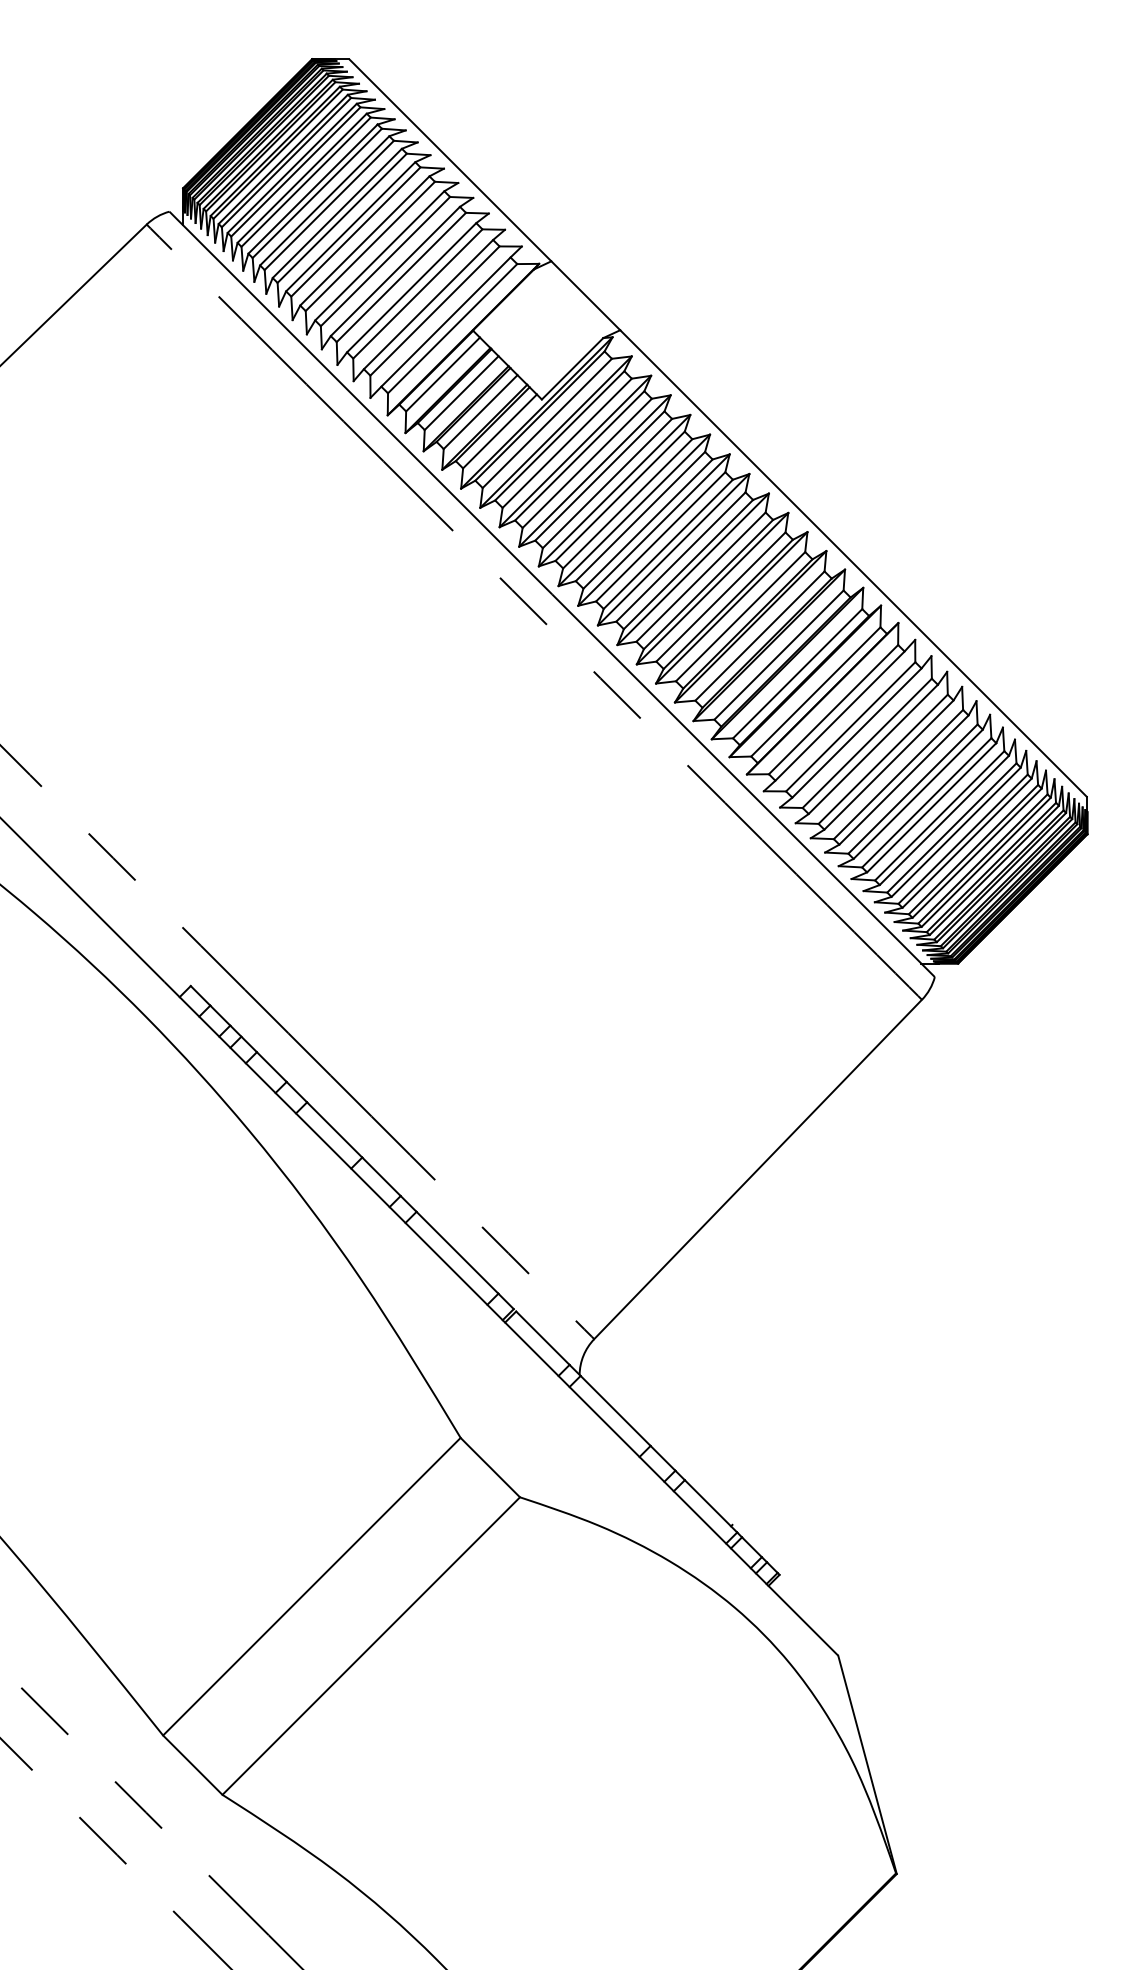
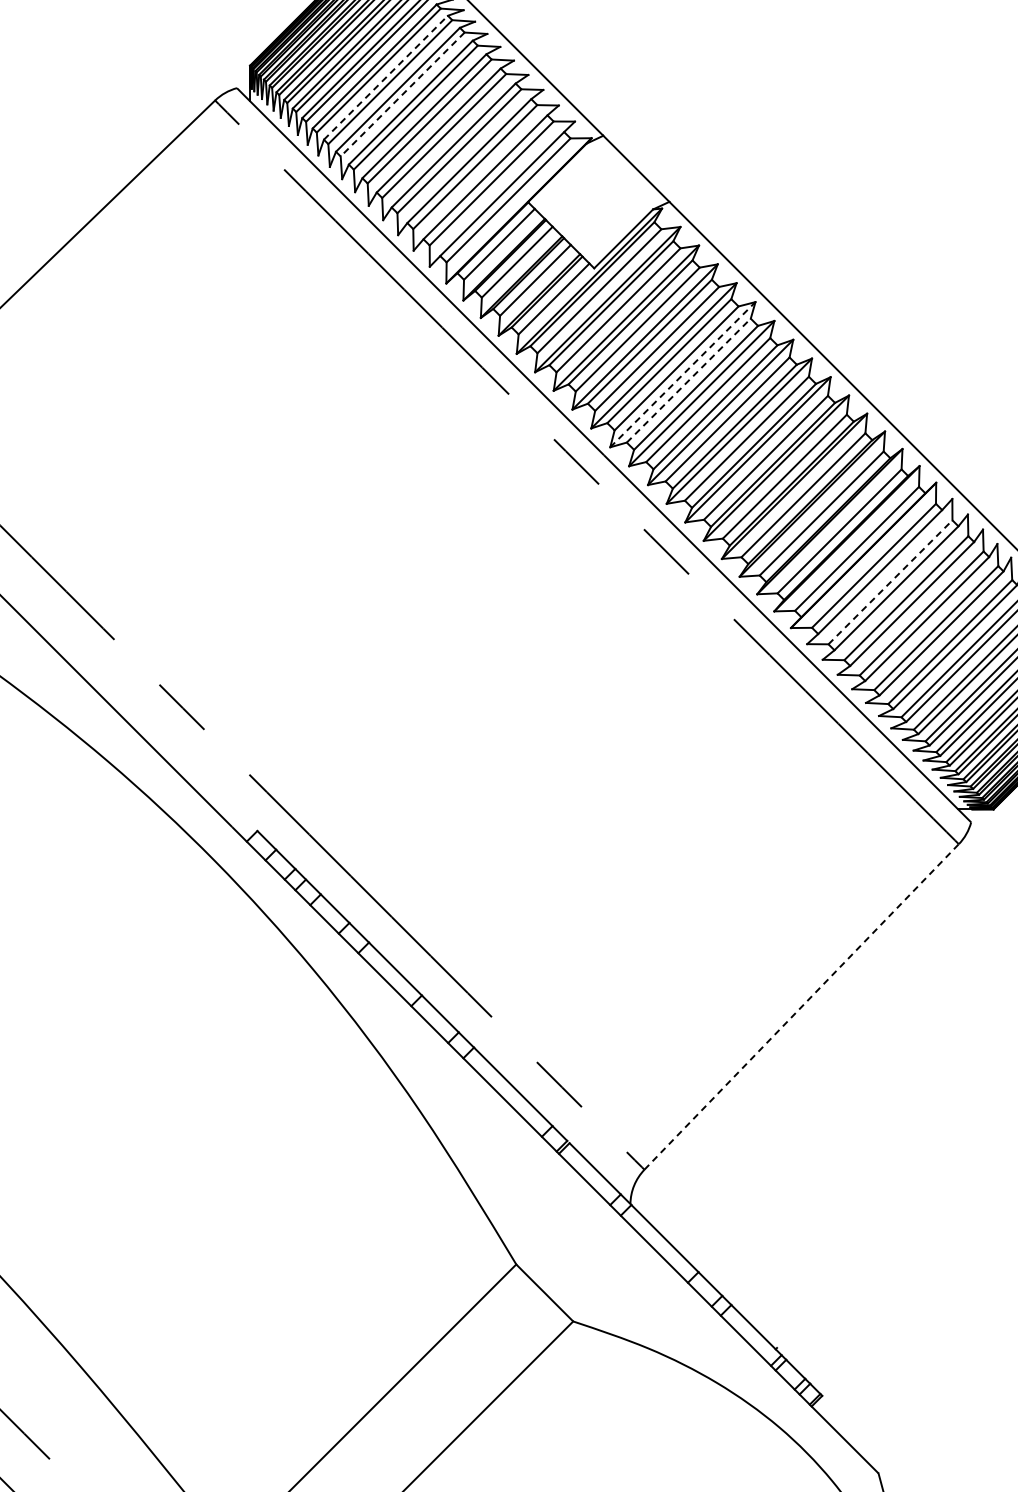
line: (325, 200) -> (386, 77), solid -> dashed
line: (341, 218) -> (401, 94), solid -> dashed
line: (634, 510) -> (683, 374), solid -> dashed
line: (640, 516) -> (688, 380), solid -> dashed
line: (851, 726) -> (891, 582), solid -> dashed
line: (758, 1169) -> (802, 1006), solid -> dashed

